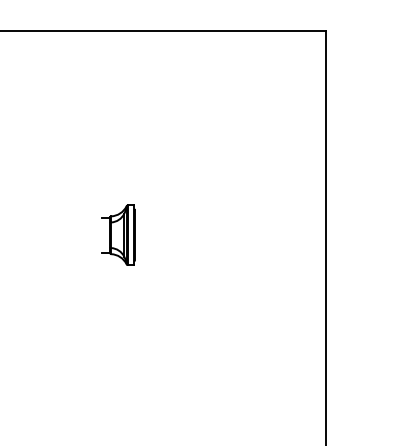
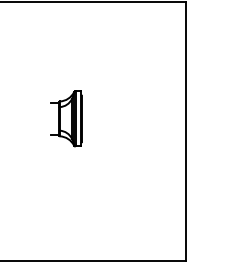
part: (118, 235) -> (66, 119), size x1.6

